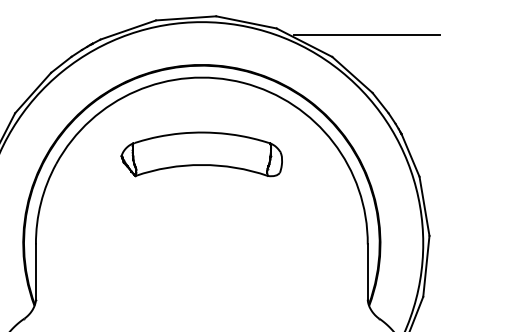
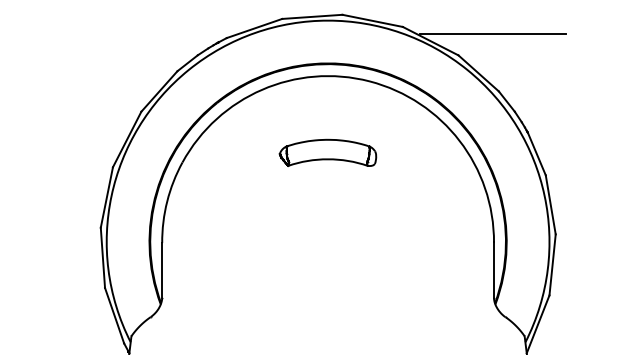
part: (201, 154) -> (327, 152), size x0.6

